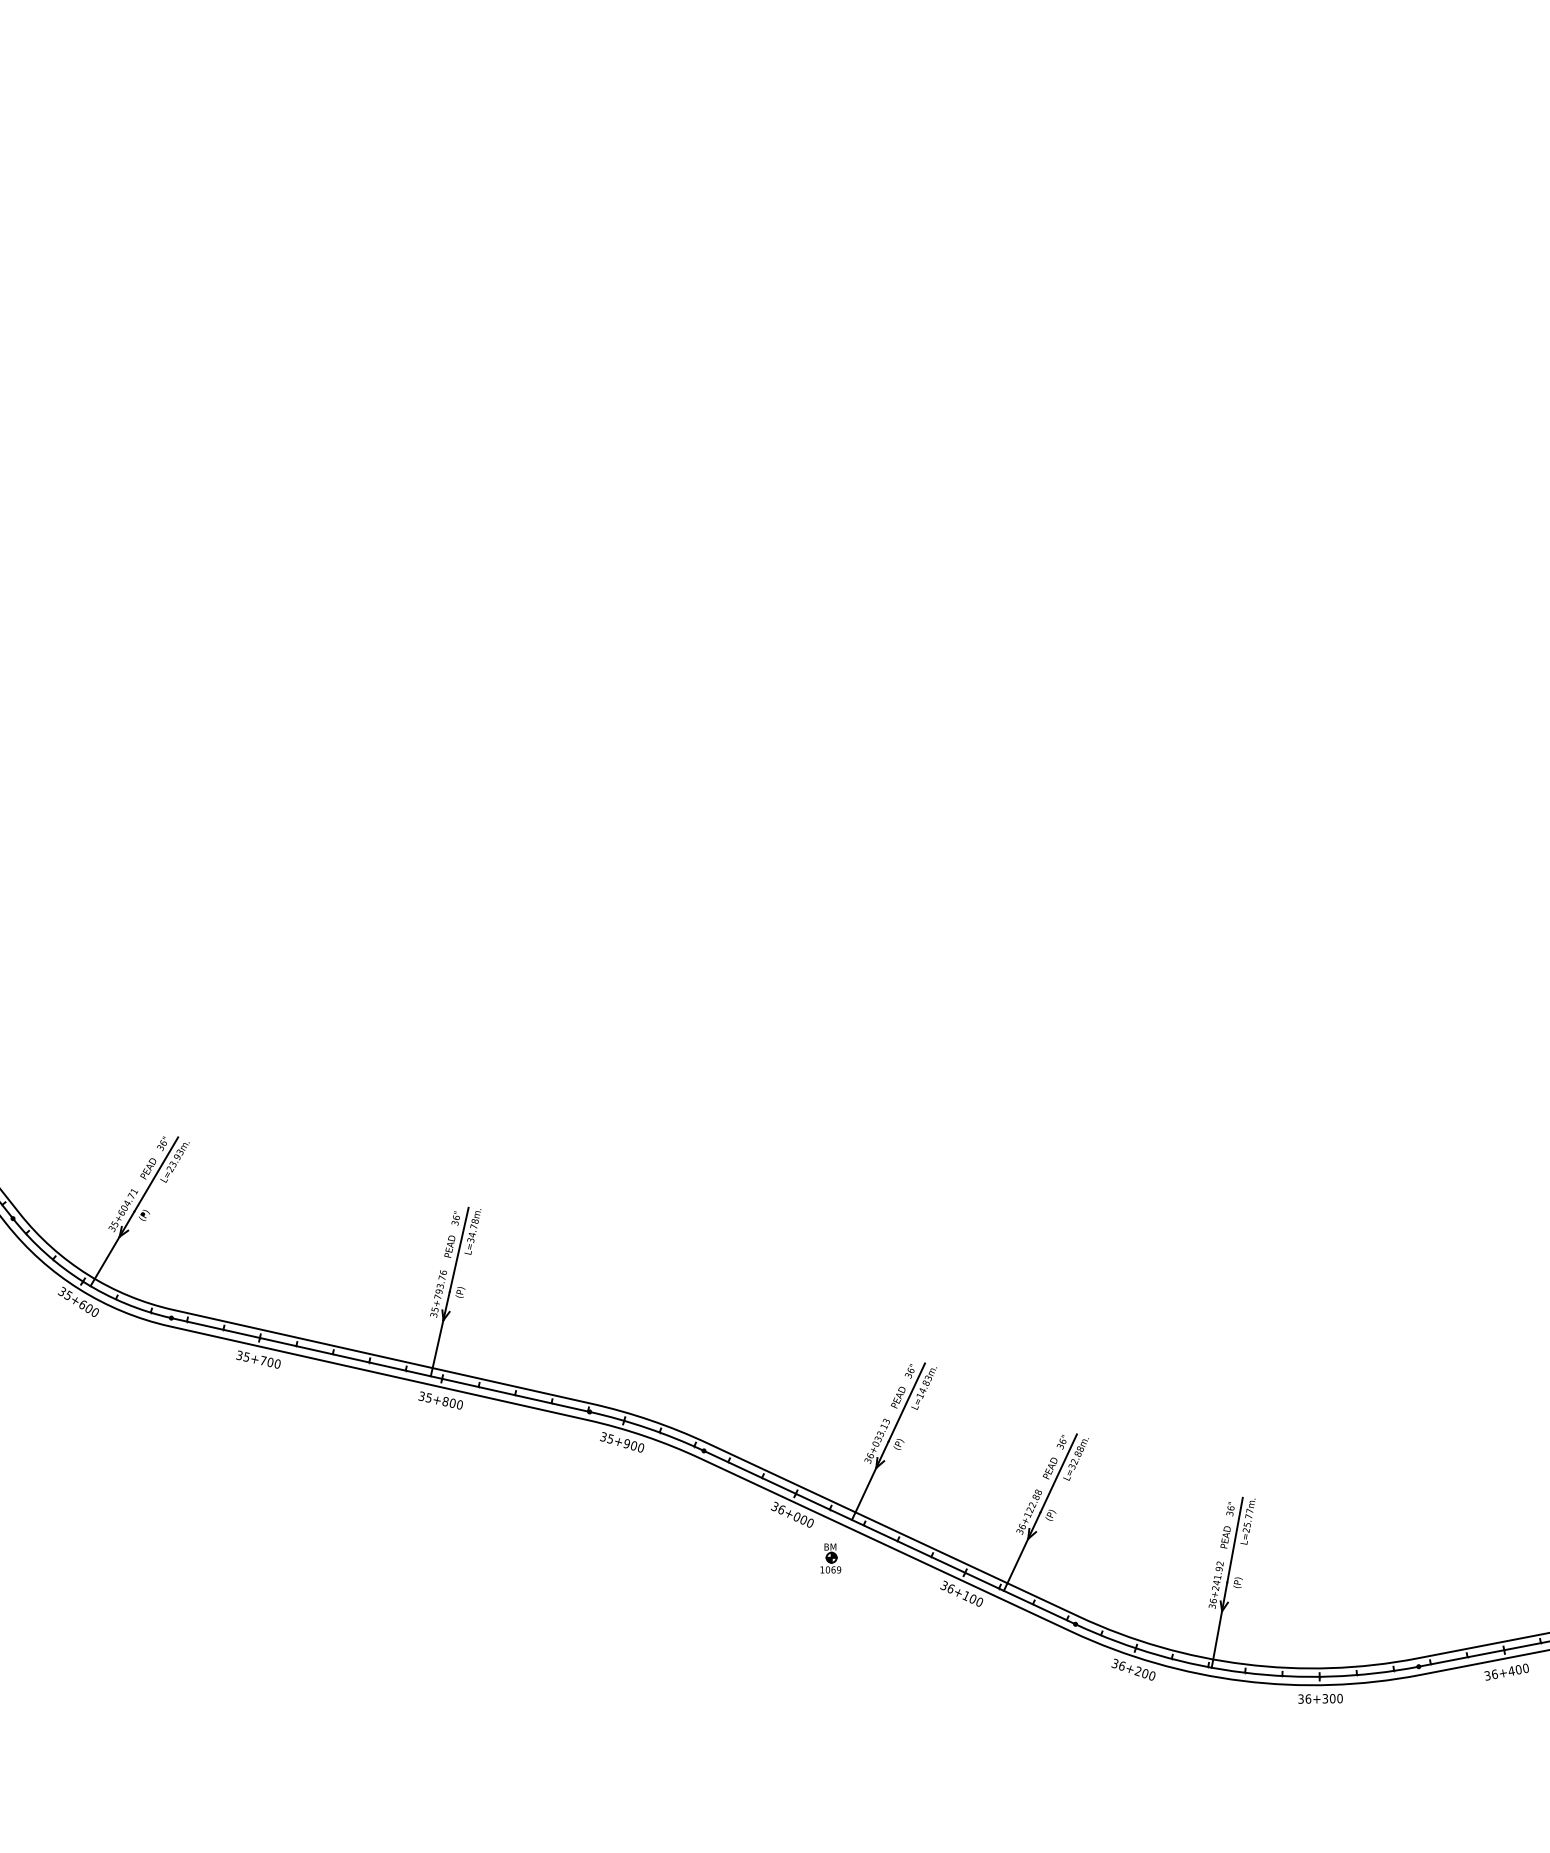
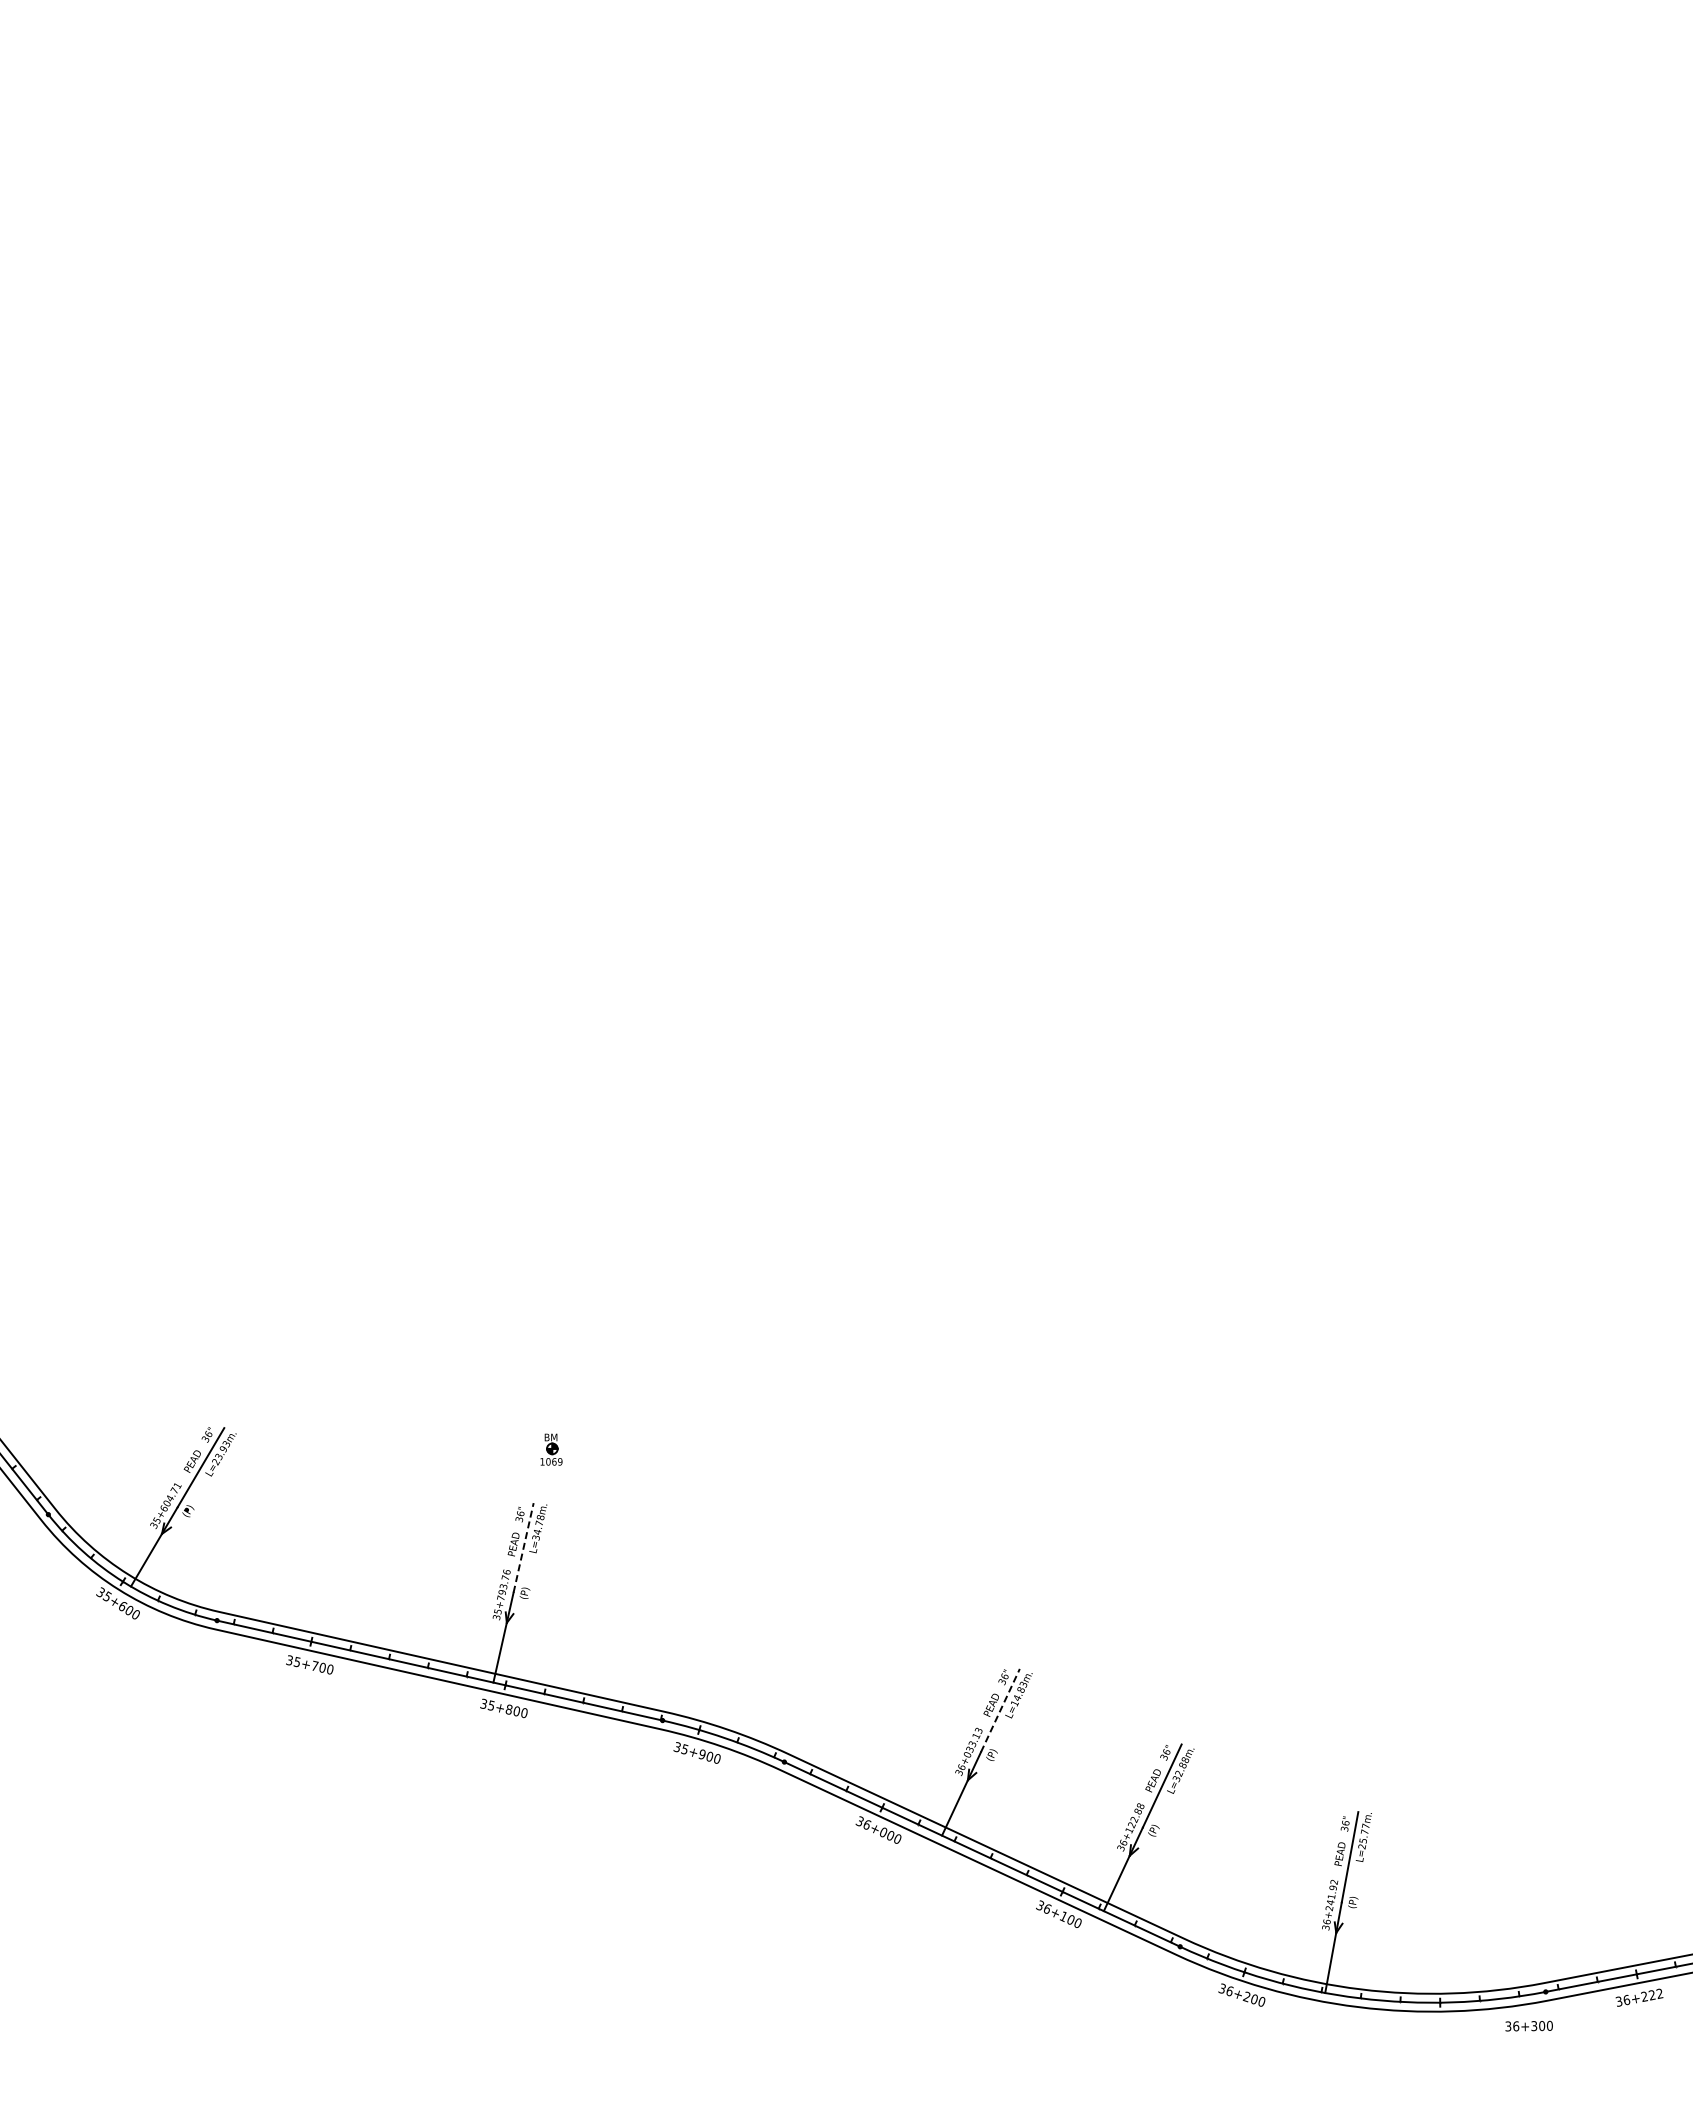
line: (459, 1249) -> (523, 1547), solid -> dashed
line: (906, 1402) -> (1000, 1710), solid -> dashed
part: (830, 1558) -> (551, 1449), moved
text: (1518, 1670) -> (1652, 1995), 36+400 -> 36+222
text: (1319, 1698) -> (1528, 2025), moved

